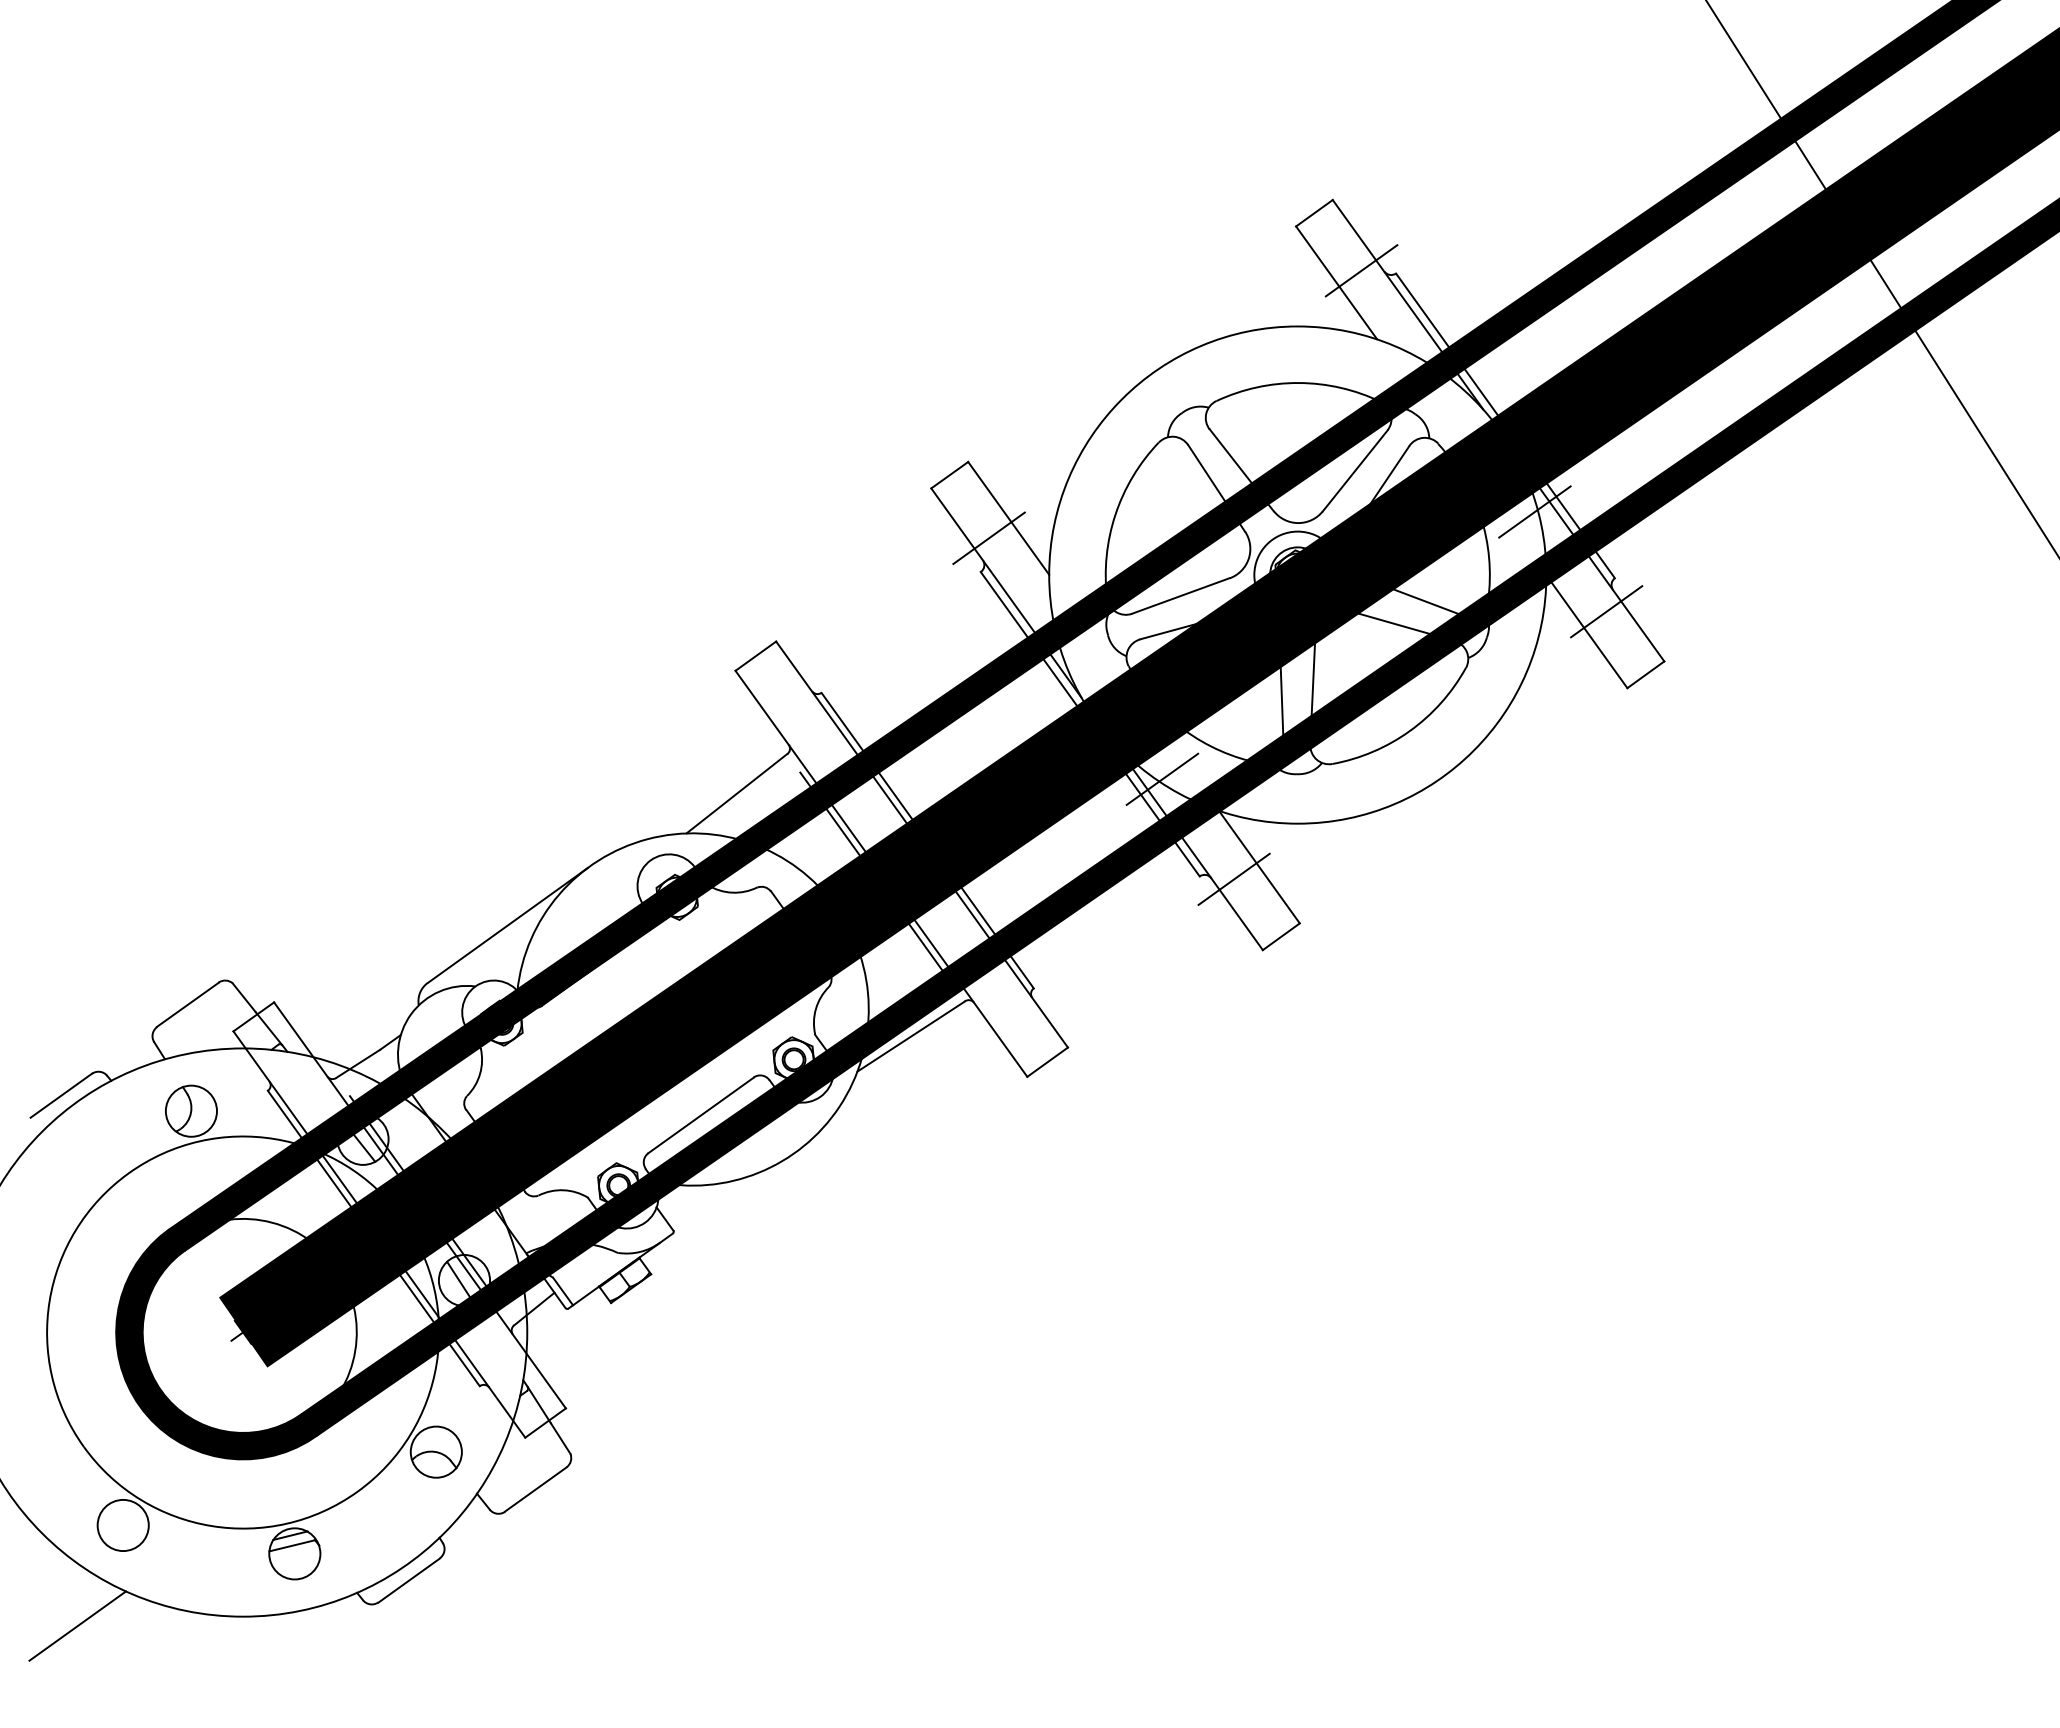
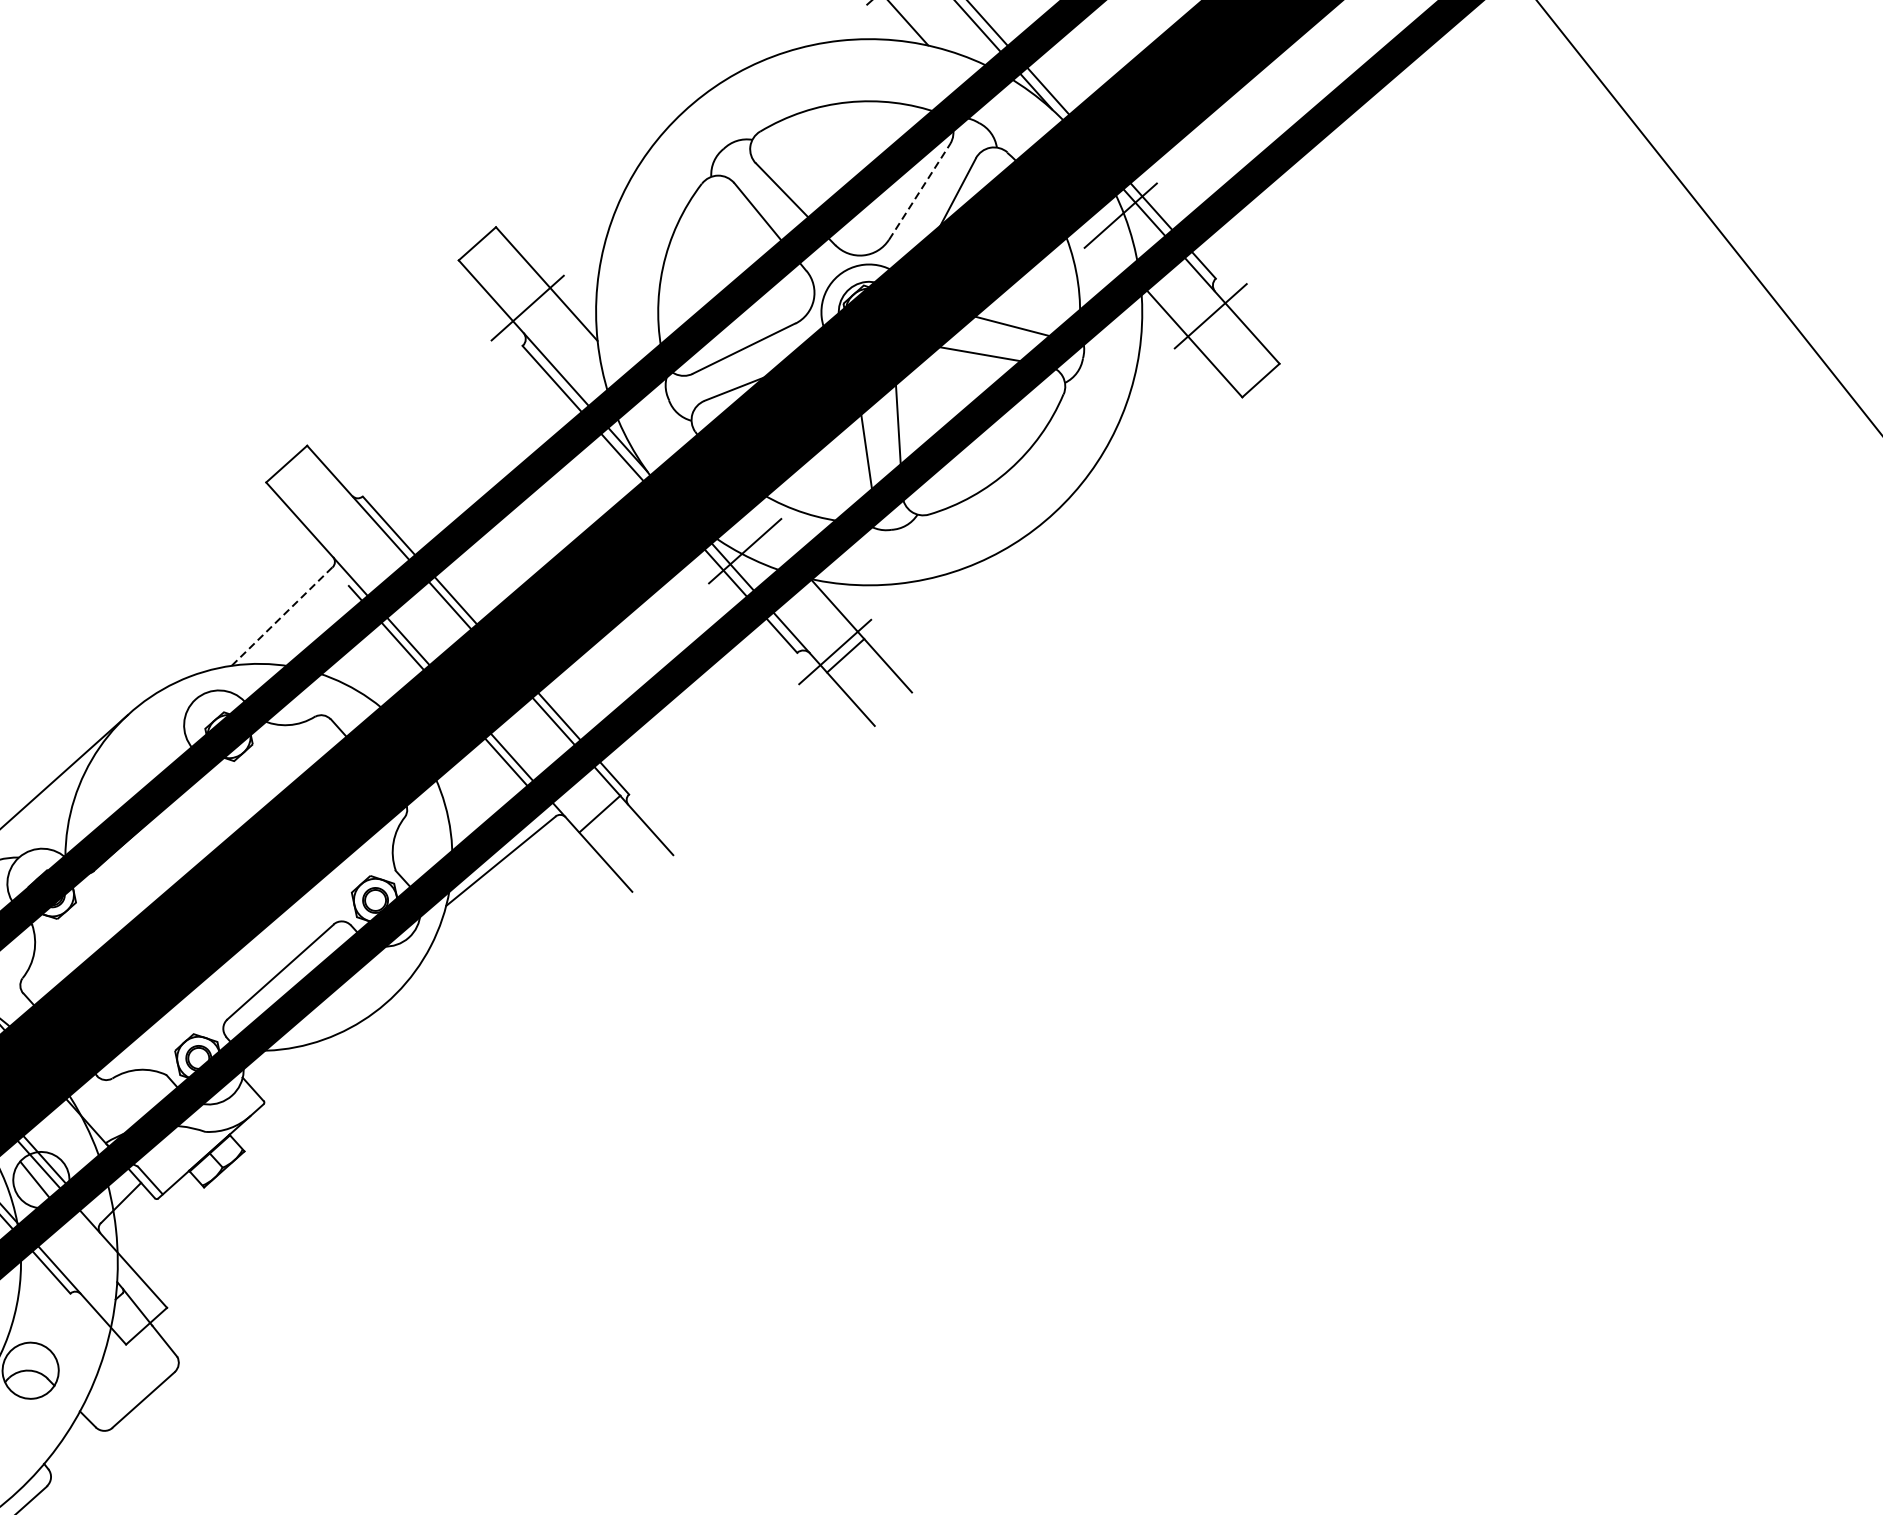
line: (1355, 470) -> (919, 191), solid -> dashed
line: (737, 793) -> (282, 616), solid -> dashed
line: (1280, 936) -> (844, 655), moved
line: (1047, 1061) -> (599, 813), moved

